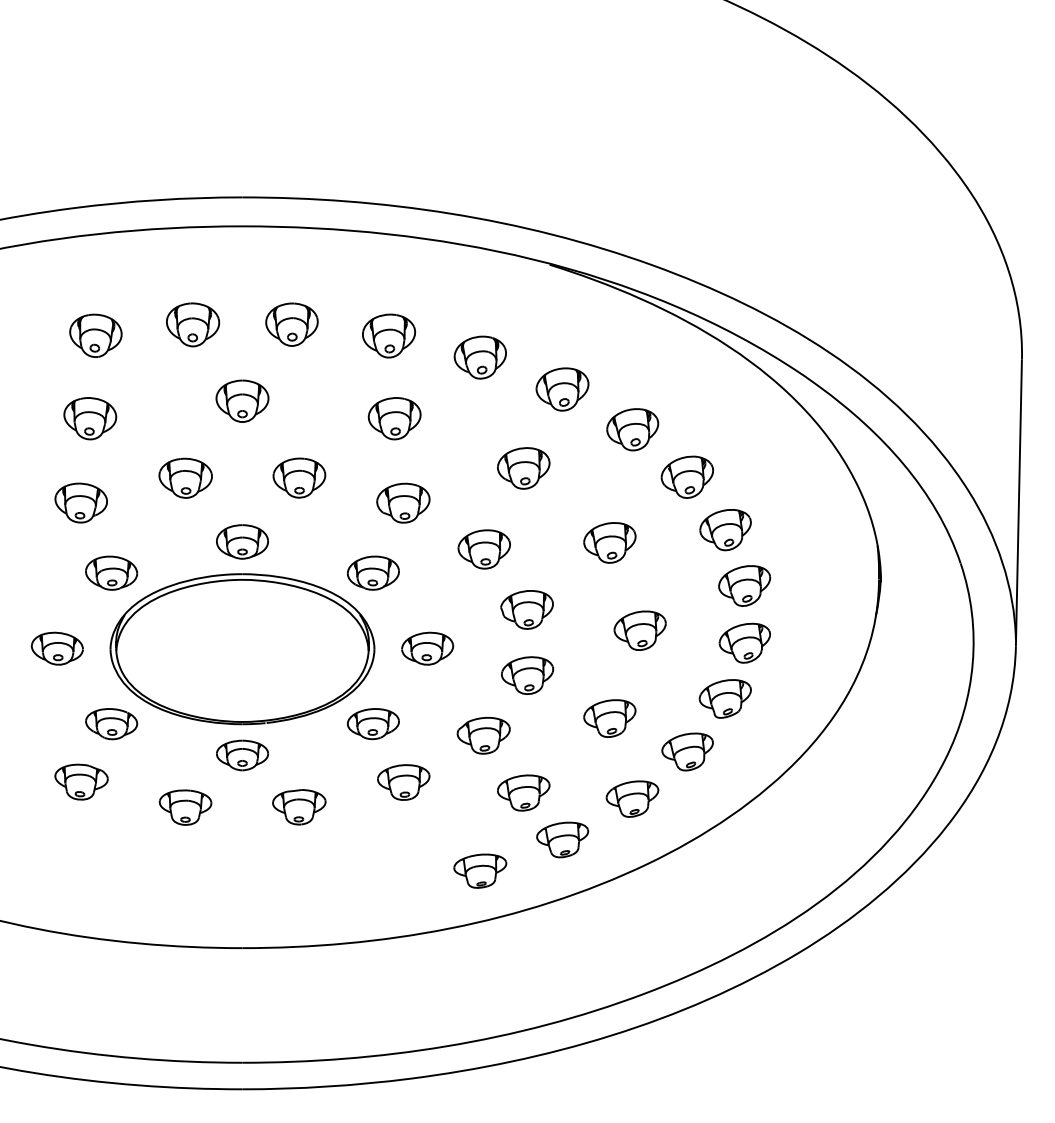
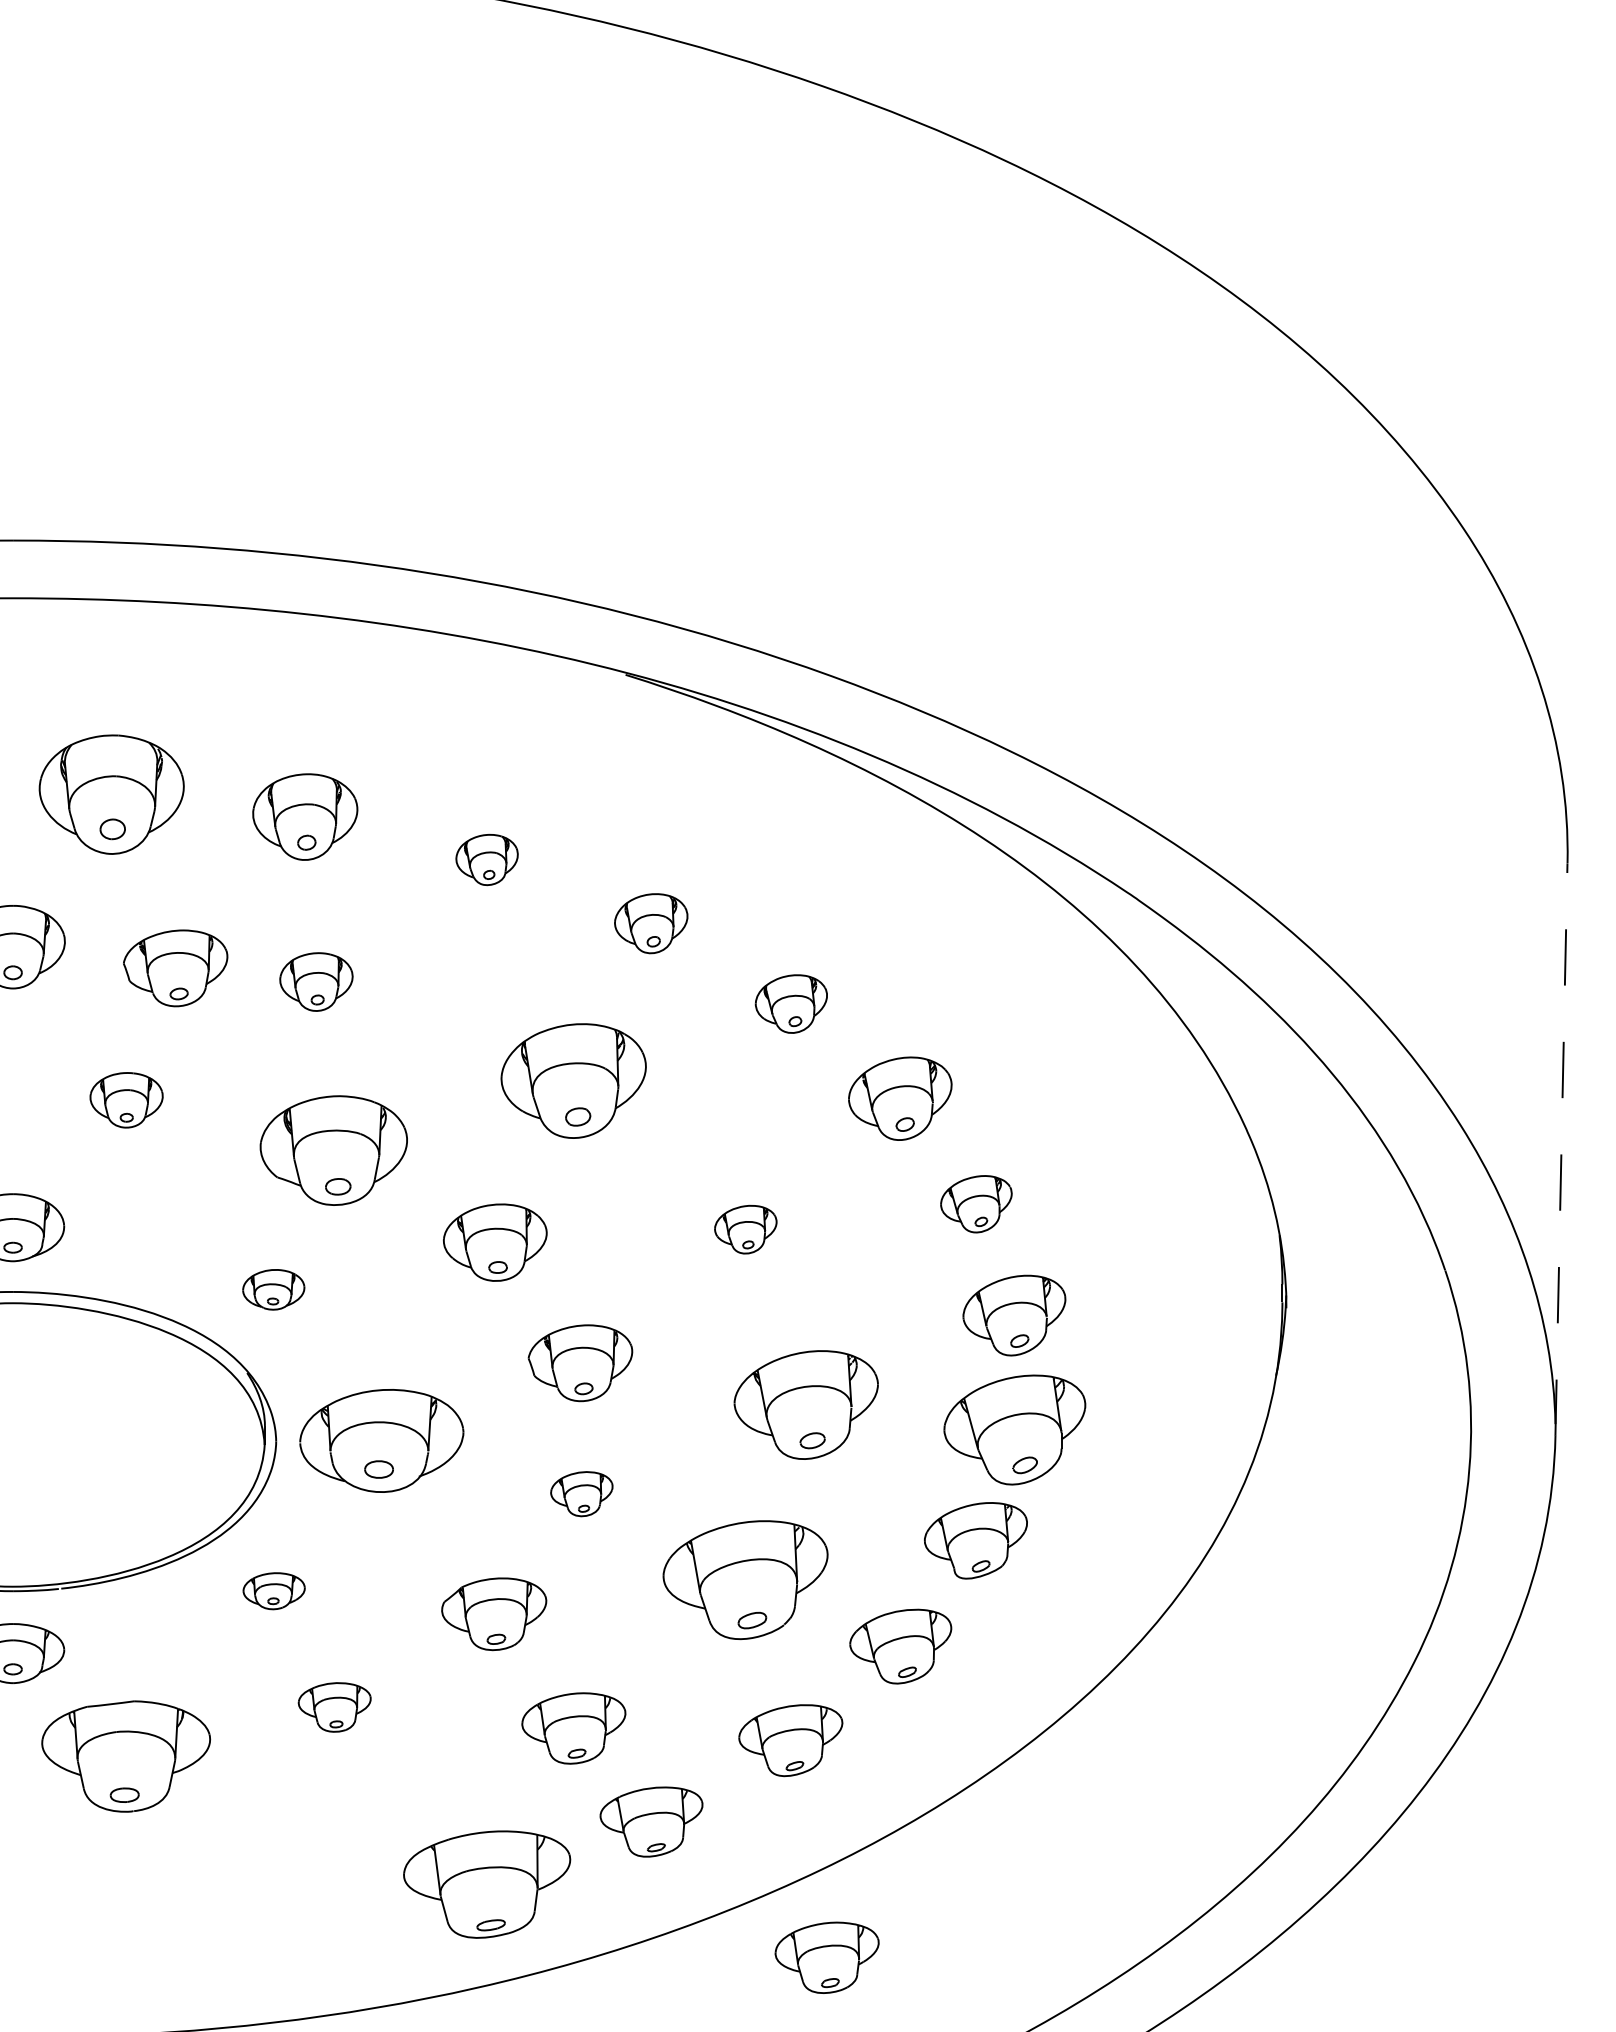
part: (291, 324) -> (110, 793), size x1.4
part: (479, 357) -> (485, 859), size x0.6
part: (562, 389) -> (651, 923), size x0.7
part: (323, 411) -> (174, 967), added
part: (394, 418) -> (316, 981), size x0.7
part: (632, 429) -> (790, 1003), size x0.7
part: (523, 468) -> (573, 1081), size x1.4
part: (299, 477) -> (126, 1099), size x0.7
part: (403, 502) -> (334, 1148), size x1.4
line: (1018, 502) -> (1560, 1148), solid -> dashed
part: (725, 530) -> (976, 1204), size x0.7
part: (609, 542) -> (744, 1228), size x0.6
part: (372, 572) -> (272, 1288), size x0.6
part: (639, 630) -> (804, 1404), size x1.4
part: (744, 642) -> (1014, 1428), size x1.4
part: (427, 648) -> (381, 1440), size x1.6
part: (527, 675) -> (581, 1493), size x0.6
part: (609, 718) -> (744, 1579), size x1.6
part: (373, 724) -> (274, 1591), size x0.6
part: (403, 782) -> (334, 1707), size x0.7
part: (299, 807) -> (126, 1757), size x1.6
part: (480, 870) -> (487, 1882), size x1.6
part: (650, 907) -> (826, 1956), added

